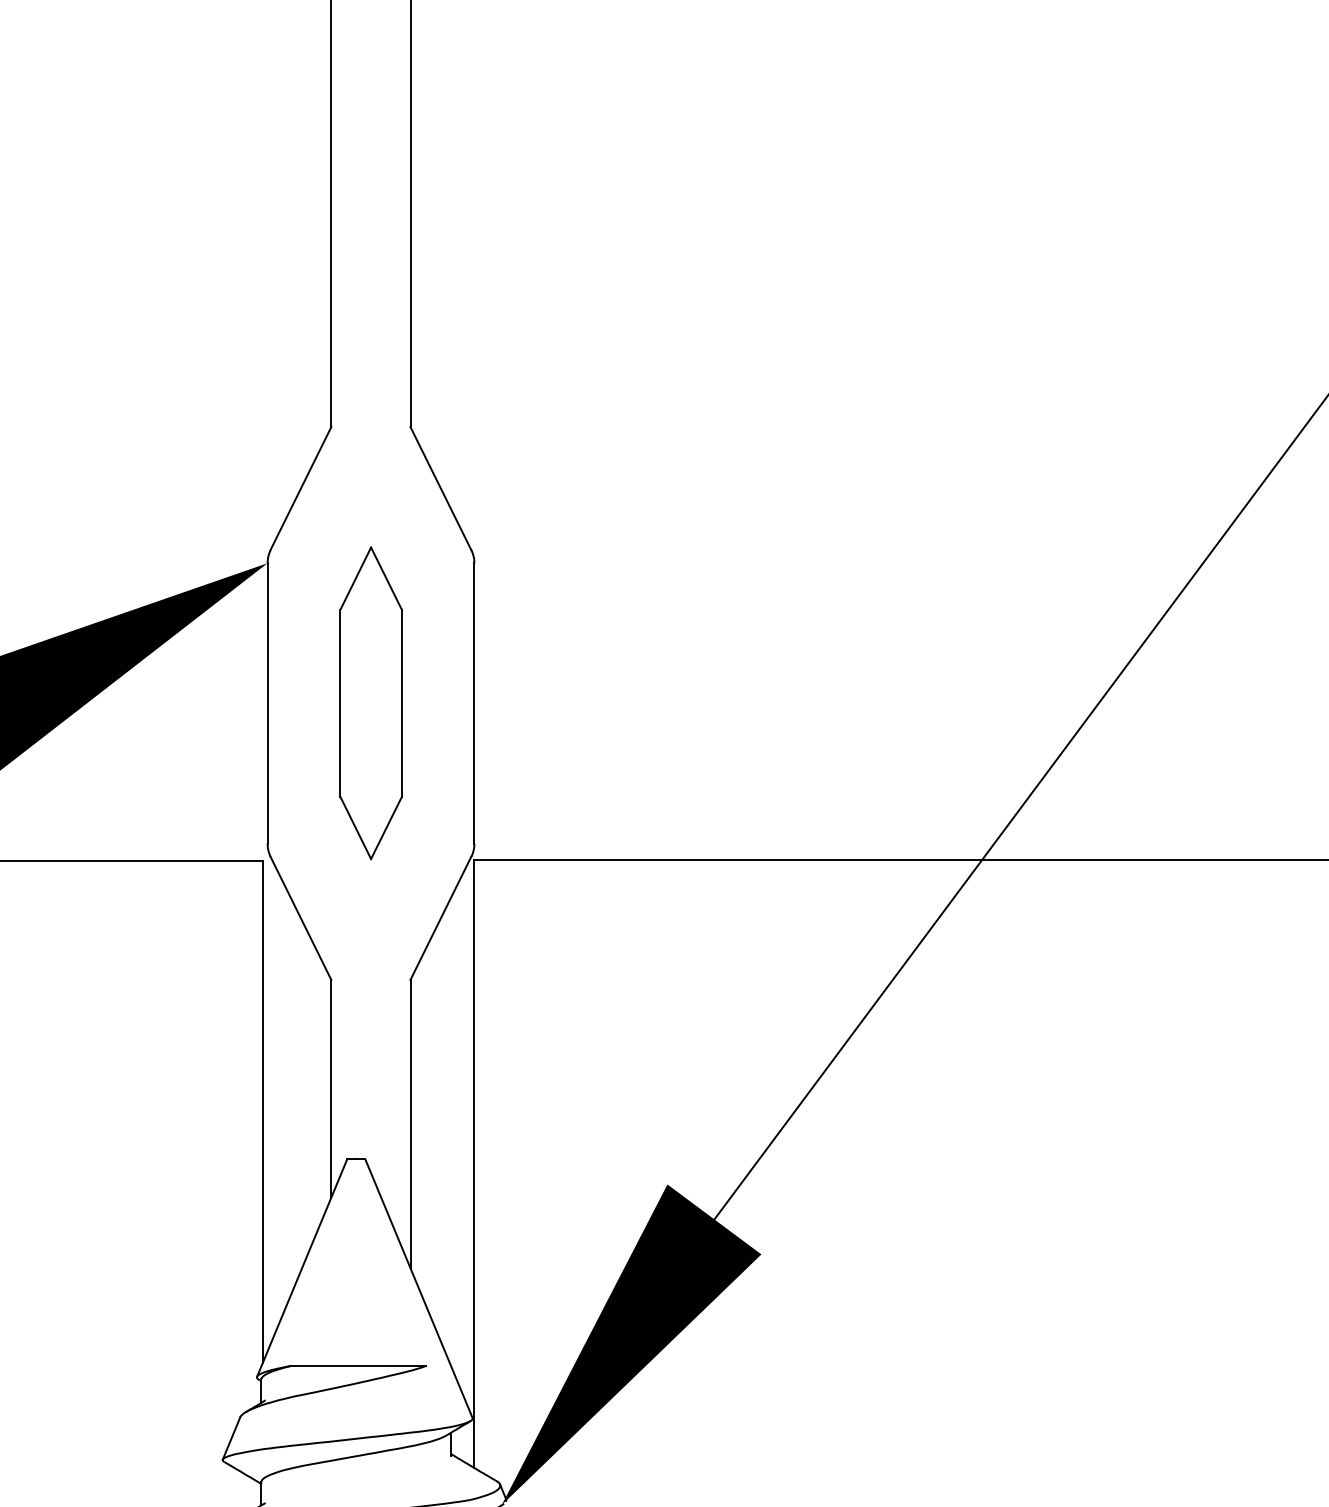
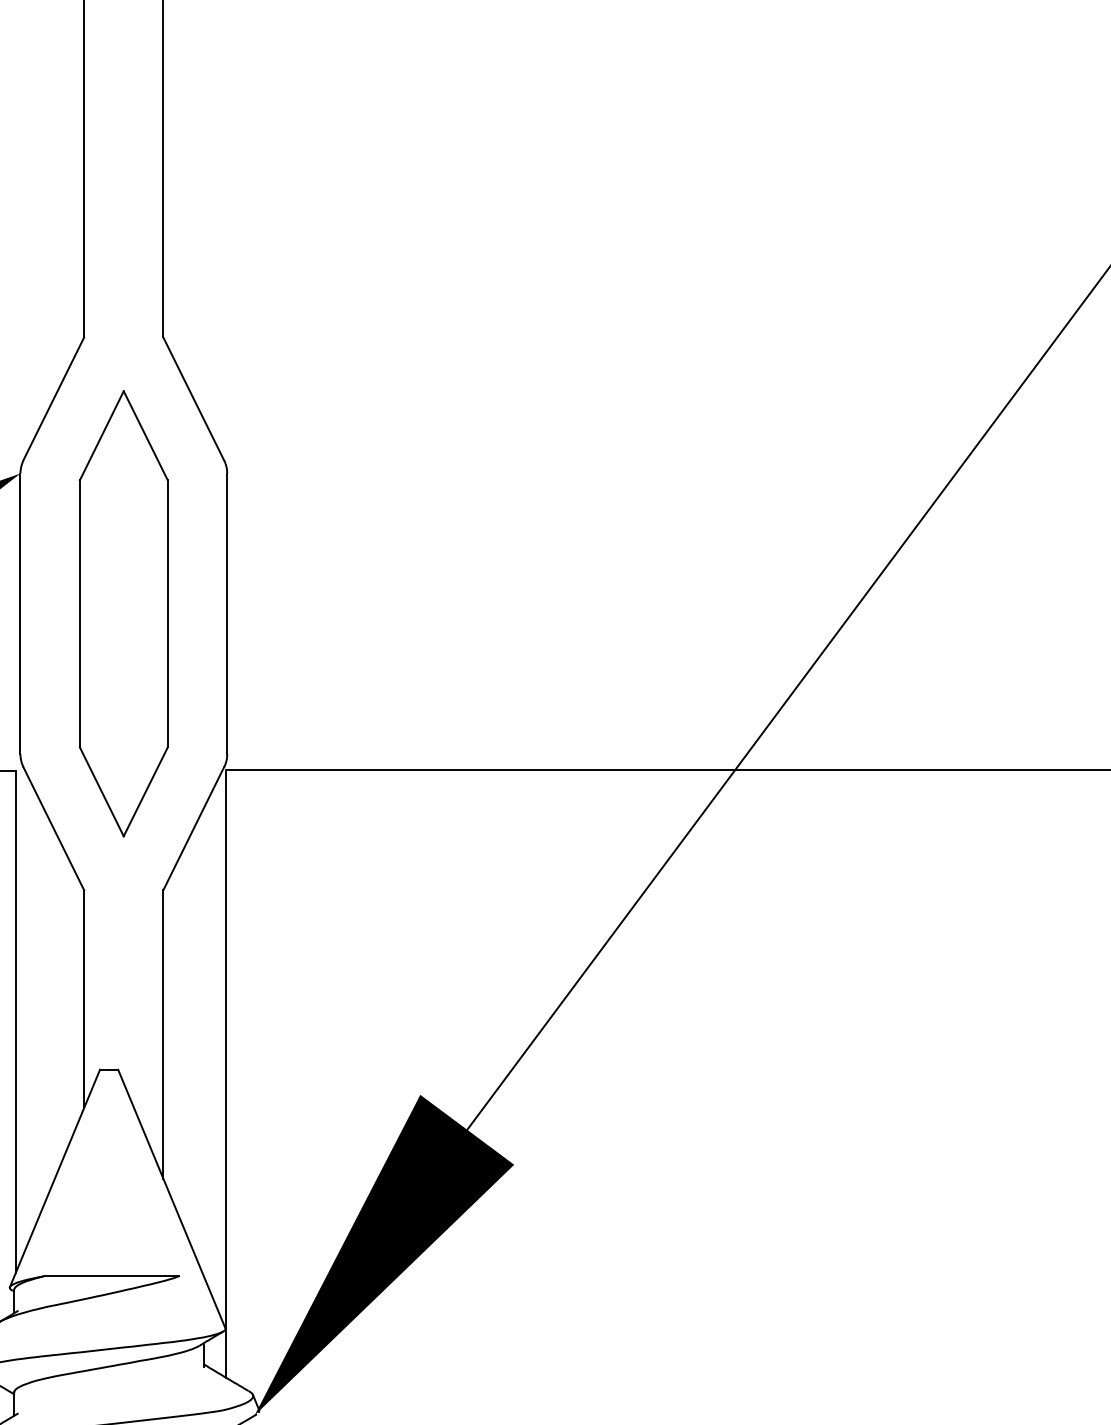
part: (371, 702) -> (124, 612), size x1.43

